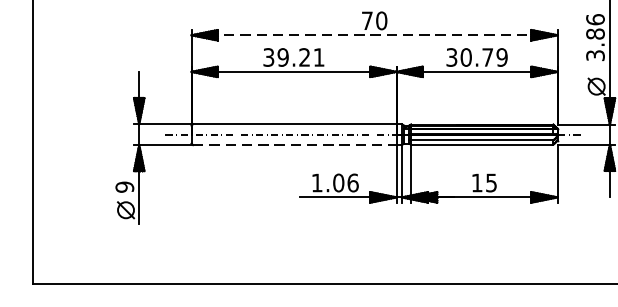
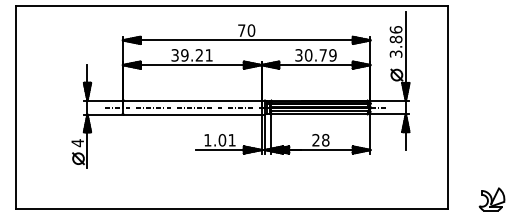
line: (374, 35) -> (246, 40), dashed -> solid
line: (294, 144) -> (192, 114), dashed -> solid
text: (483, 181) -> (320, 139), 15 -> 28
text: (352, 183) -> (231, 140), 1.06 -> 1.01
text: (124, 187) -> (77, 143), 9 -> 4

